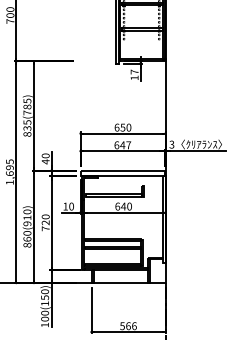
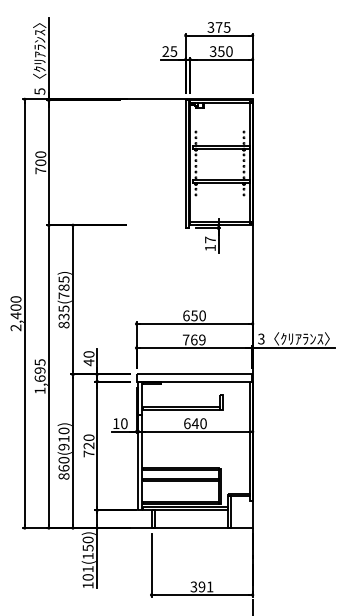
text: (122, 144) -> (193, 339), 647 -> 769
text: (44, 313) -> (87, 569), 100(150) -> 101(150)
text: (128, 325) -> (202, 586), 566 -> 391

